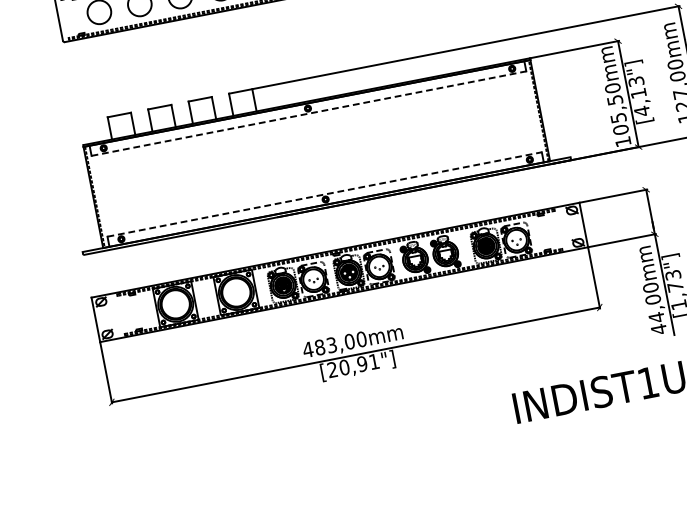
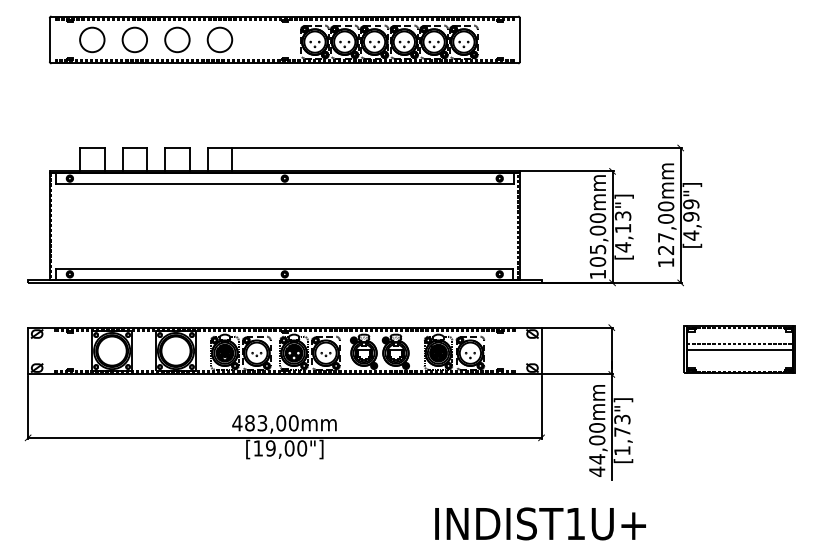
text: (614, 100) -> (597, 230), 105,50mm -> 105,00mm
line: (308, 113) -> (284, 183), dashed -> solid
line: (324, 194) -> (284, 269), dashed -> solid
text: (353, 365) -> (280, 448), [20,91"] -> [19,00"]

